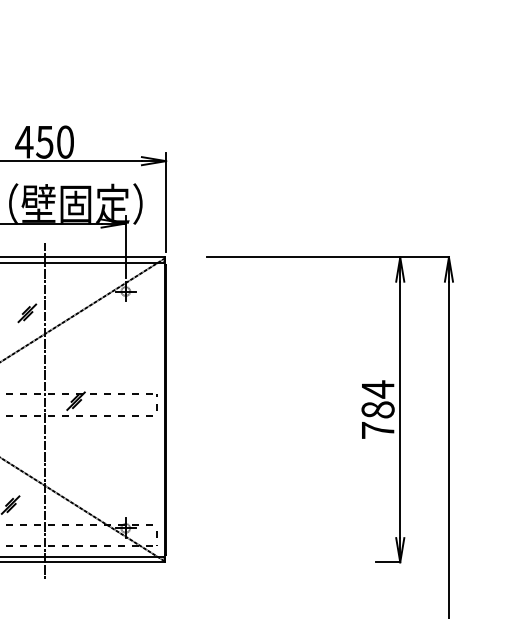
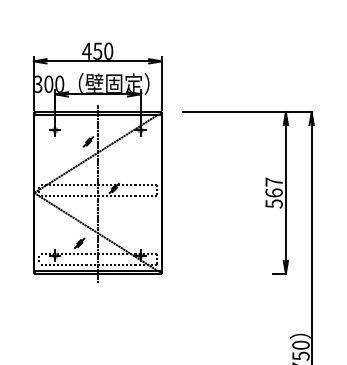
text: (376, 408) -> (273, 192), 784 -> 567

